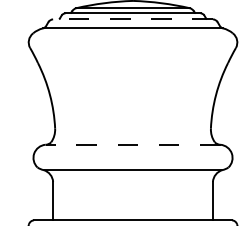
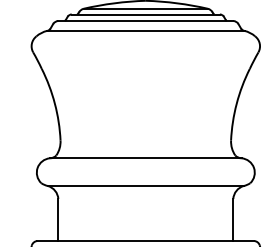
line: (132, 19) -> (145, 21), dashed -> solid
line: (132, 144) -> (145, 158), dashed -> solid

